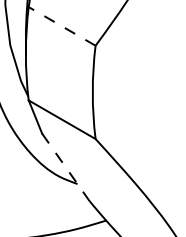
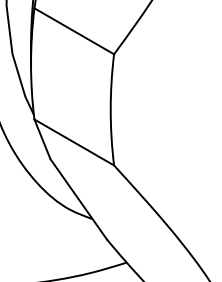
line: (62, 26) -> (74, 31), dashed -> solid
line: (66, 167) -> (79, 199), dashed -> solid

